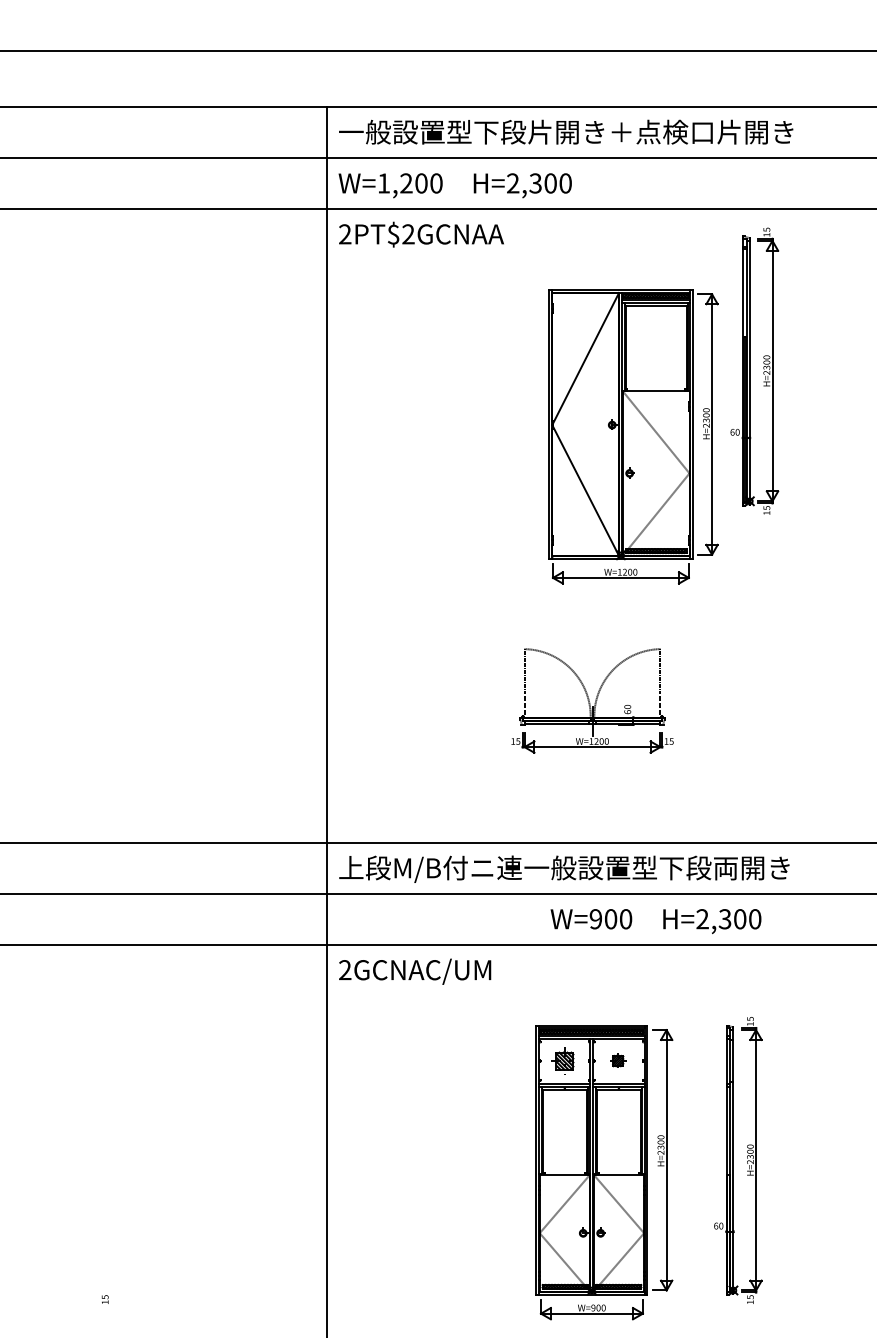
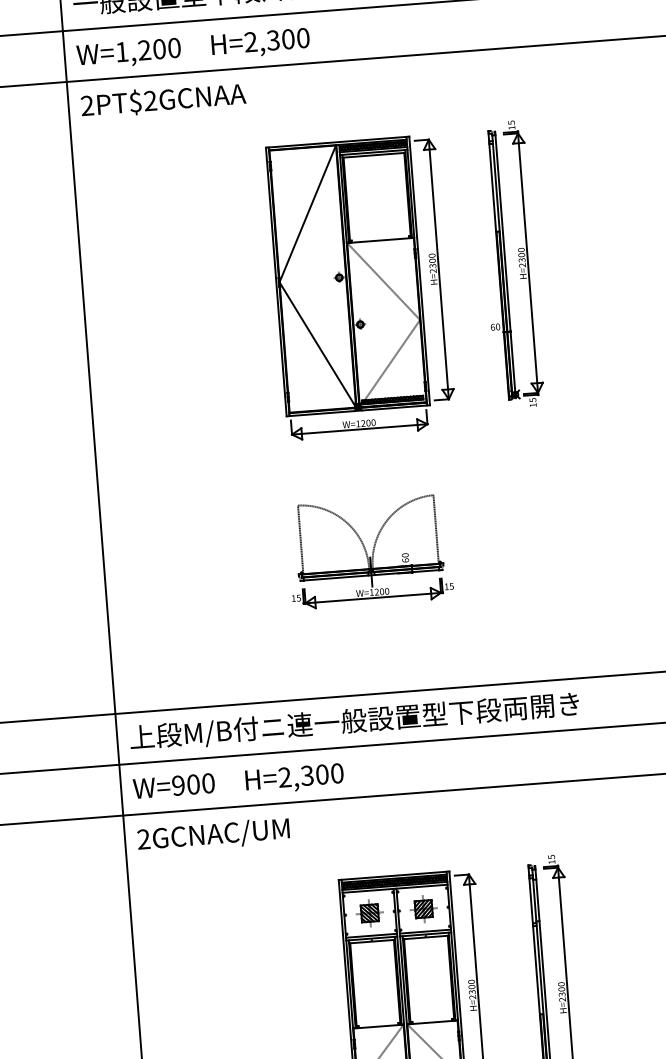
part: (754, 370) -> (510, 263), moved
part: (633, 436) -> (361, 287), moved
text: (655, 921) -> (238, 783), moved
part: (616, 1060) -> (421, 908), size x1.67

